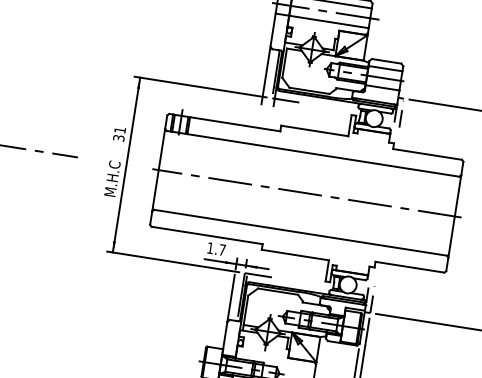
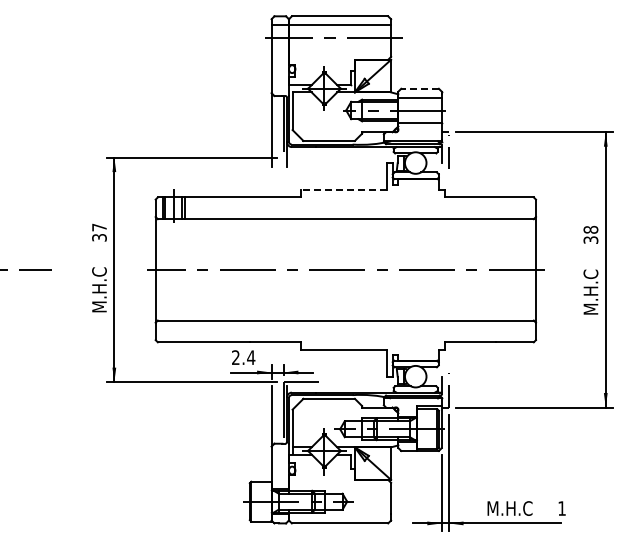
line: (322, 20) -> (331, 50), removed
line: (387, 61) -> (420, 88), solid -> dashed
line: (285, 100) -> (300, 157), removed
text: (120, 130) -> (99, 227), 31 -> 37
line: (314, 131) -> (343, 190), solid -> dashed
text: (216, 249) -> (243, 357), 1.7 -> 2.4

